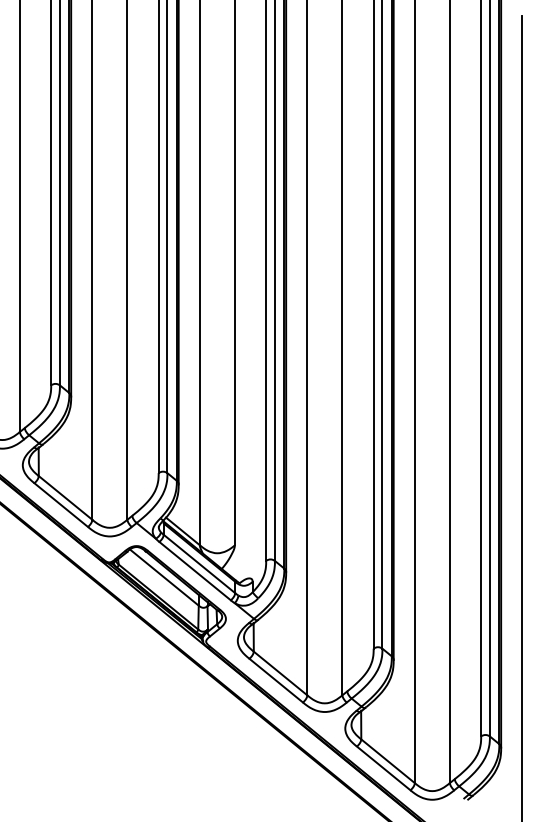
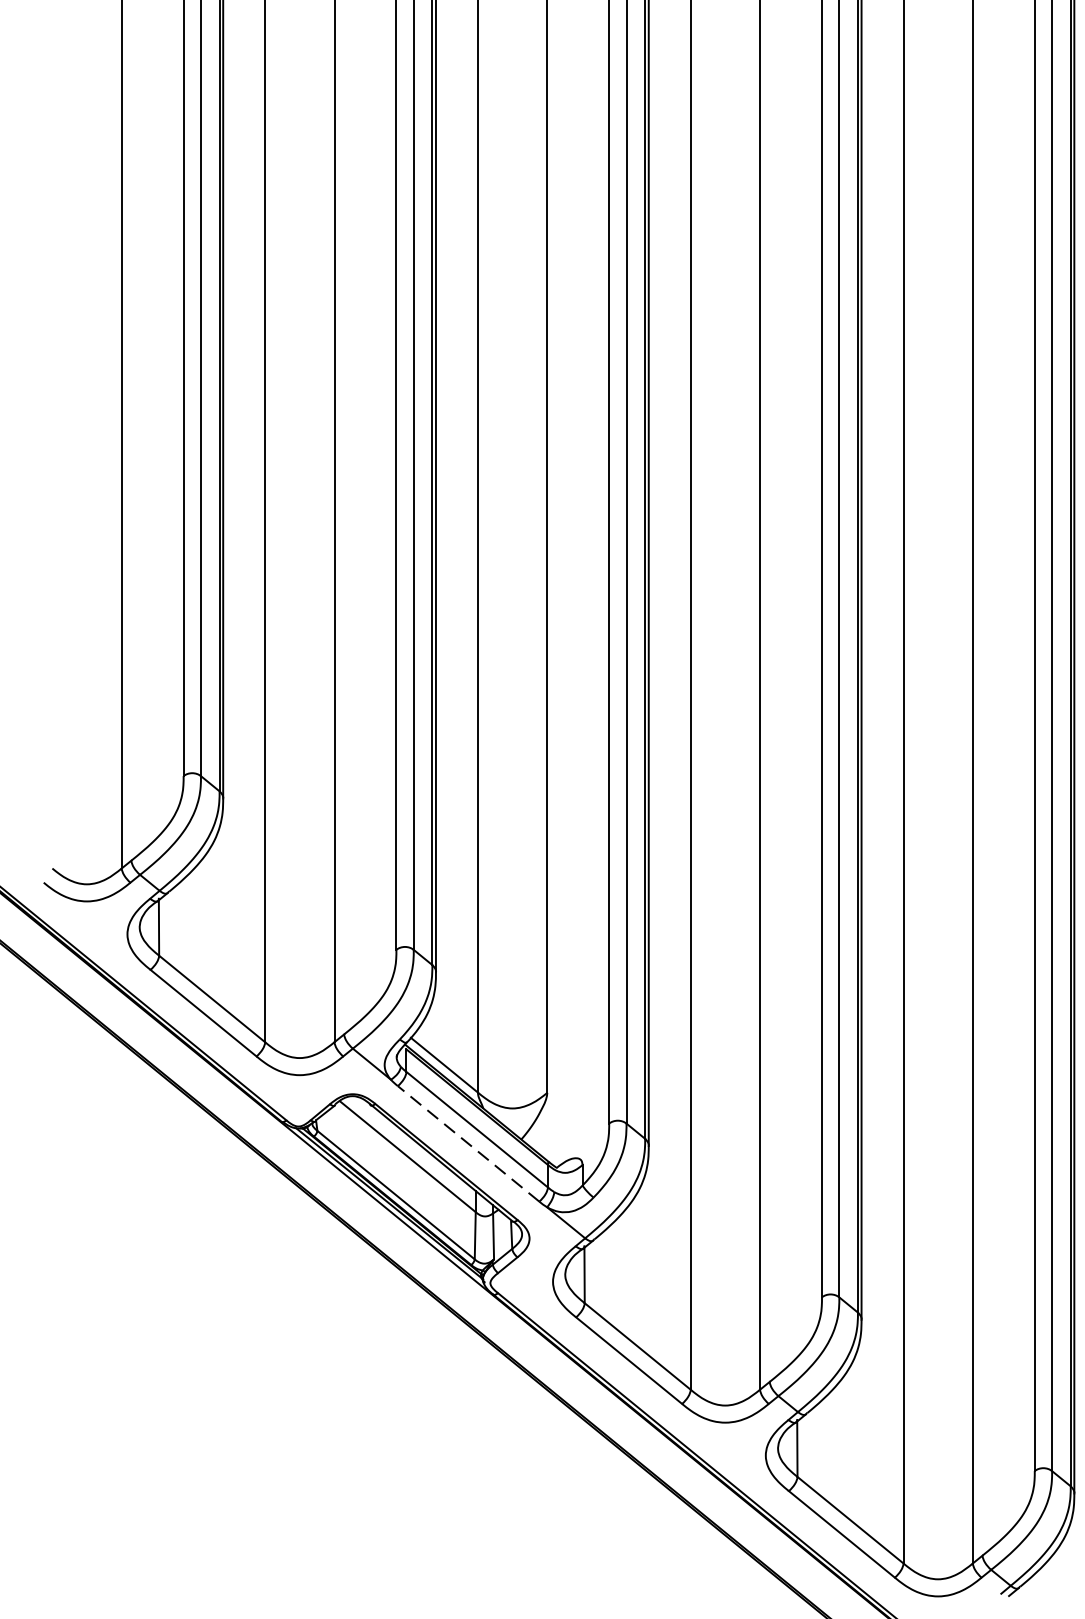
line: (194, 570) -> (467, 1142), solid -> dashed

